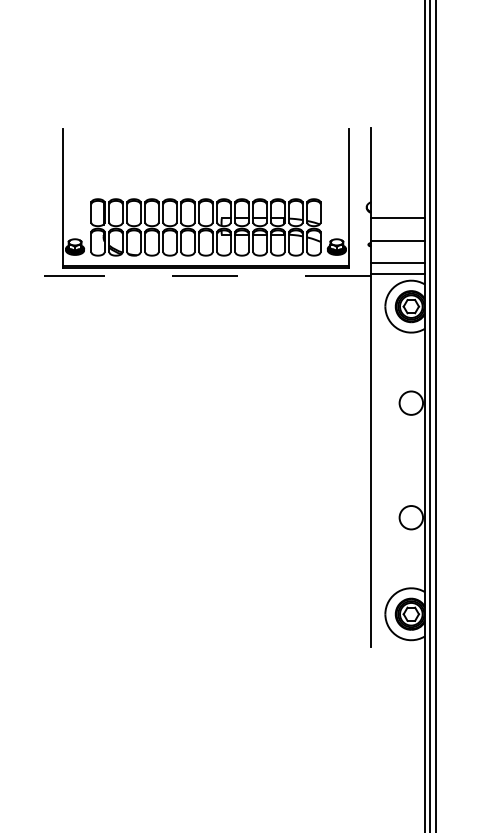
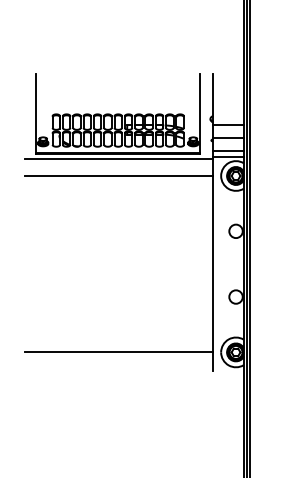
line: (208, 276) -> (119, 158), dashed -> solid
line: (208, 307) -> (119, 176), added
line: (208, 614) -> (119, 352), added

